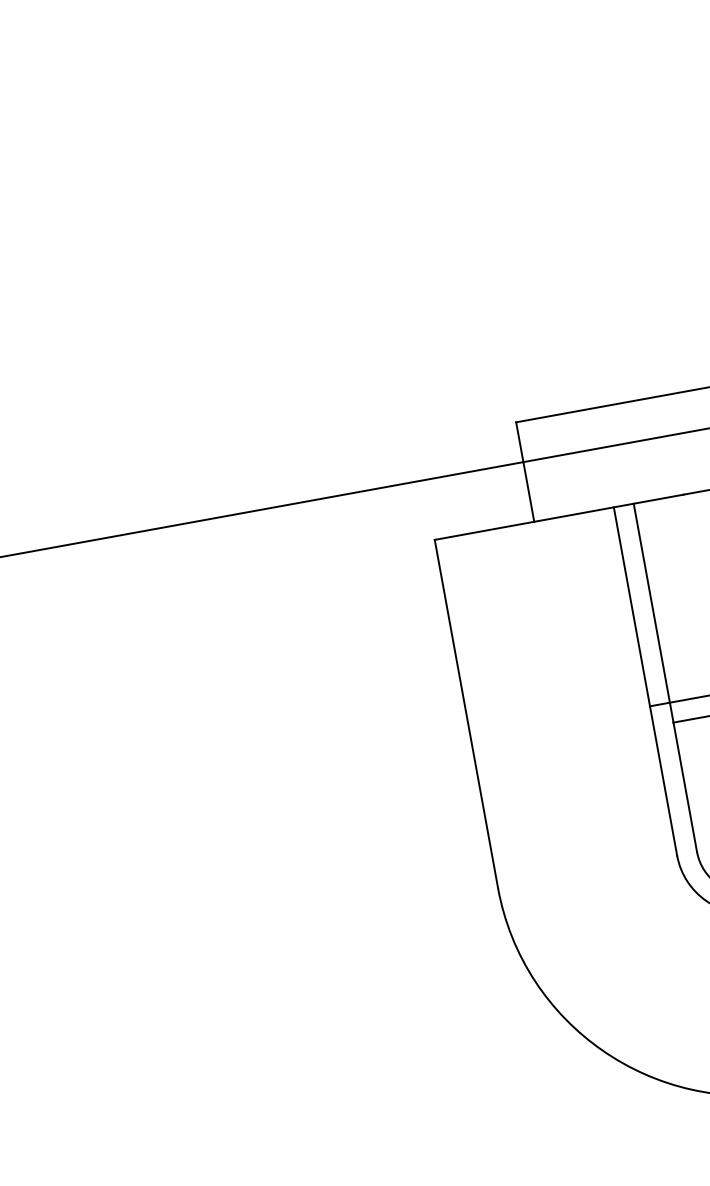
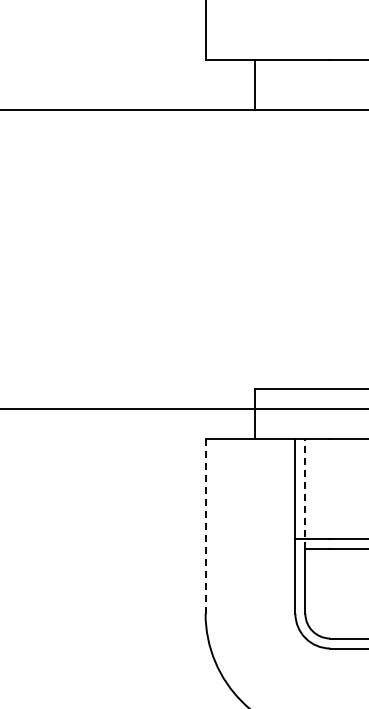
line: (653, 612) -> (305, 493), solid -> dashed
line: (465, 712) -> (205, 525), solid -> dashed

